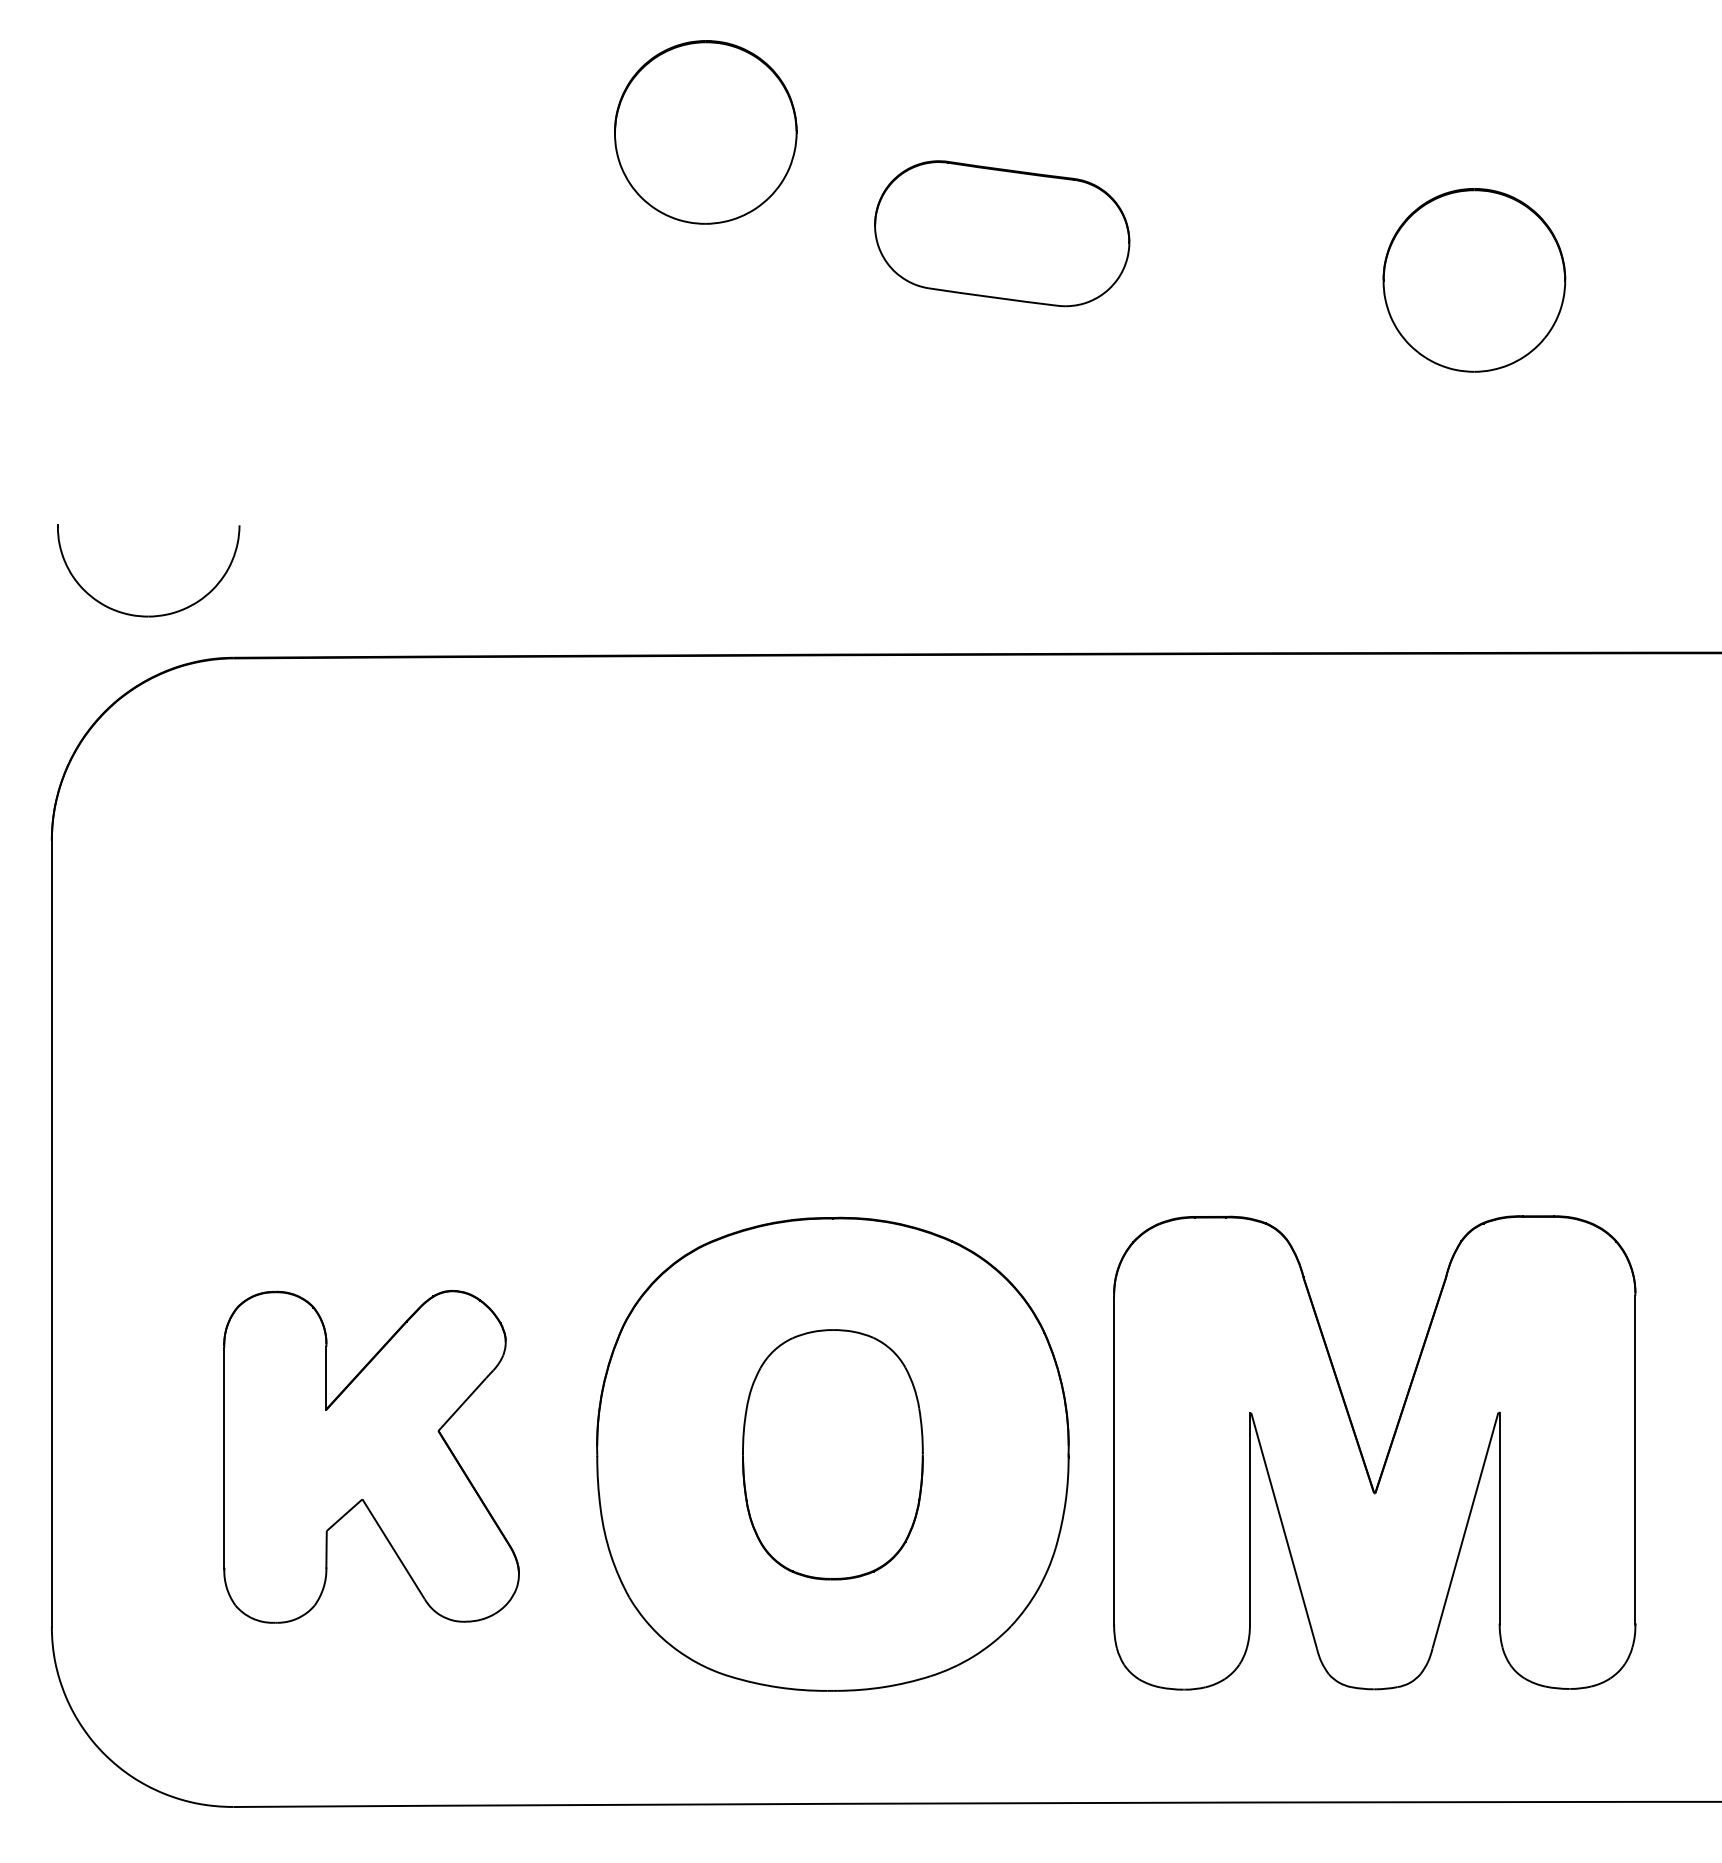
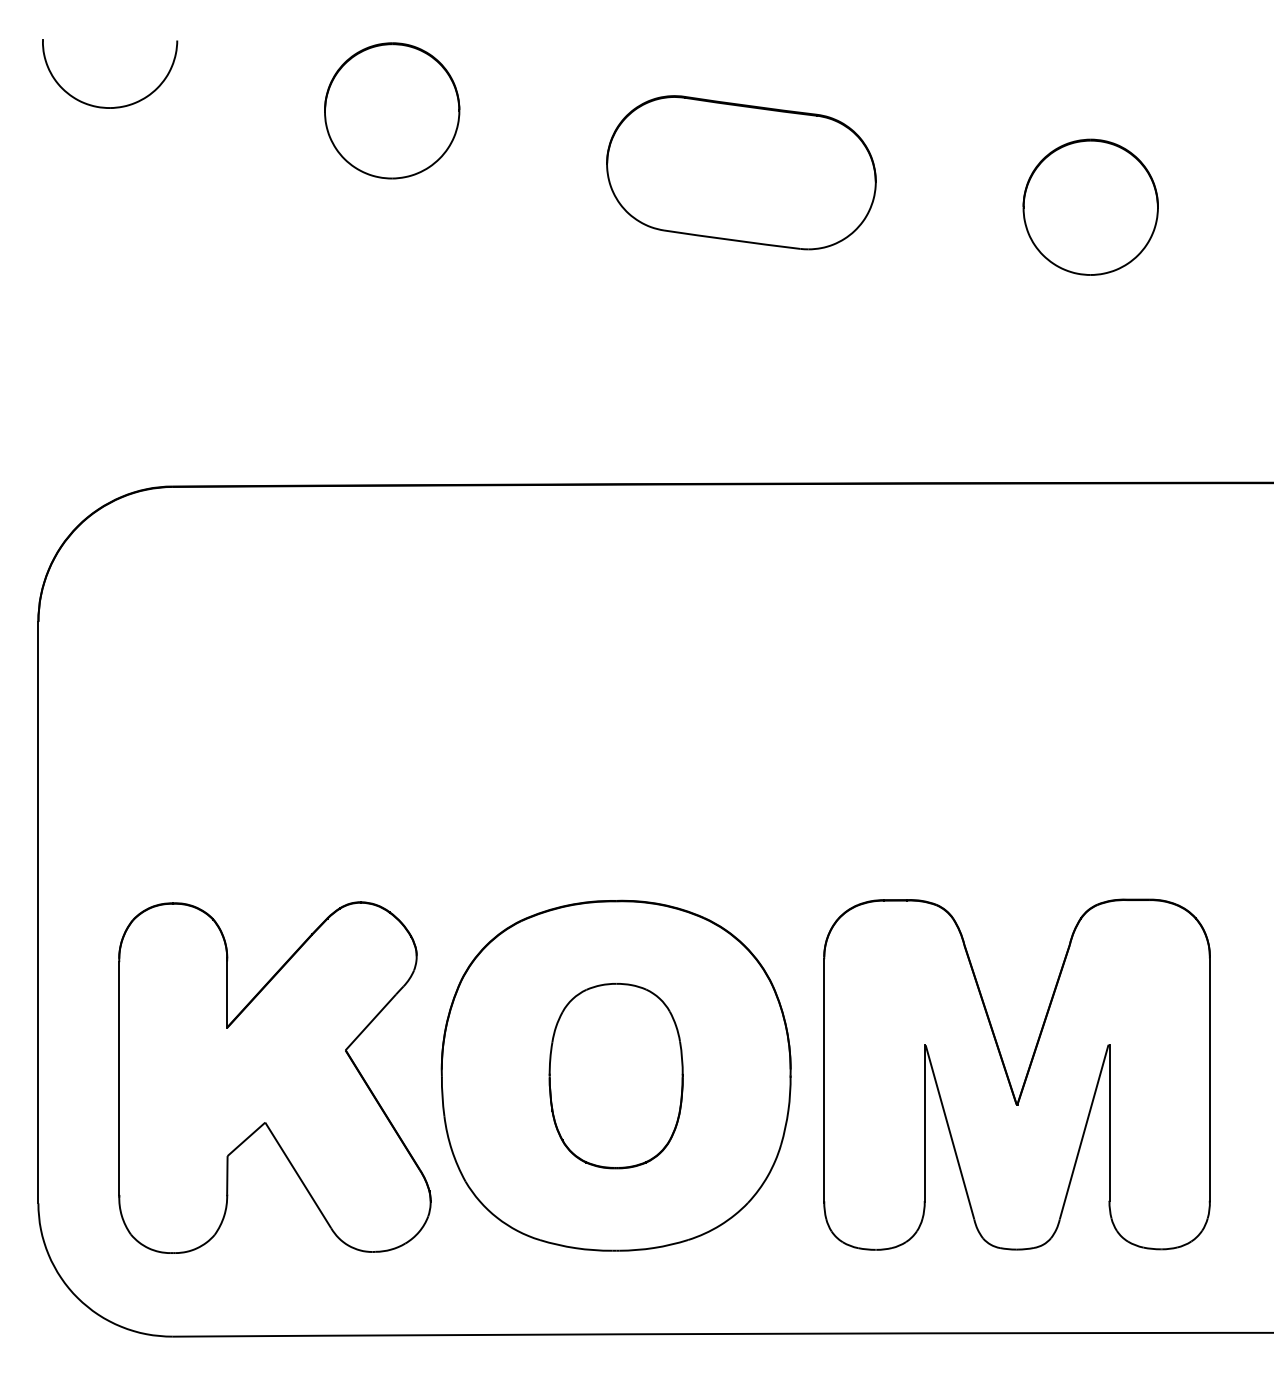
part: (706, 131) -> (392, 110), moved
part: (1002, 233) -> (741, 172), size x1.43
part: (156, 614) -> (115, 106), moved
part: (370, 1456) -> (274, 1077), size x1.43

